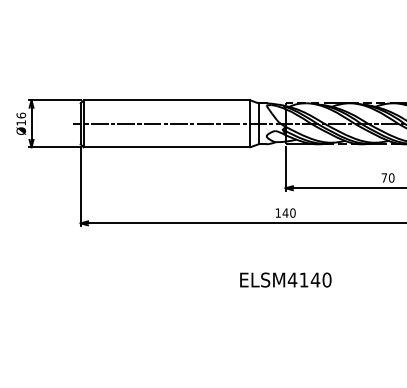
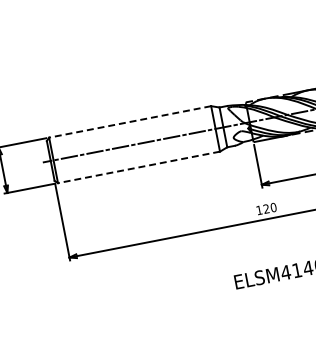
line: (166, 100) -> (129, 122), solid -> dashed
line: (166, 147) -> (138, 167), solid -> dashed
text: (285, 212) -> (266, 208), 140 -> 120

